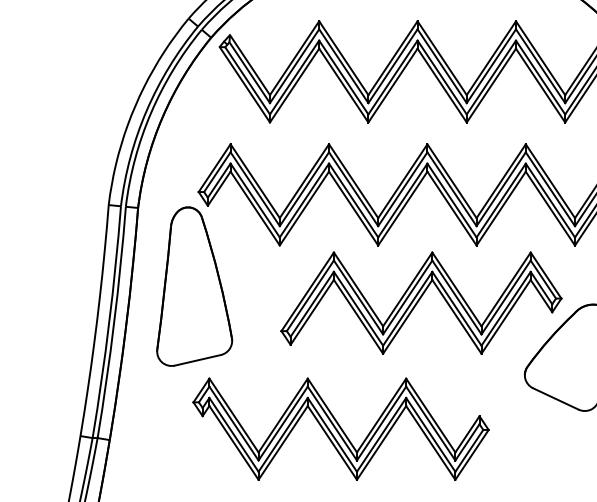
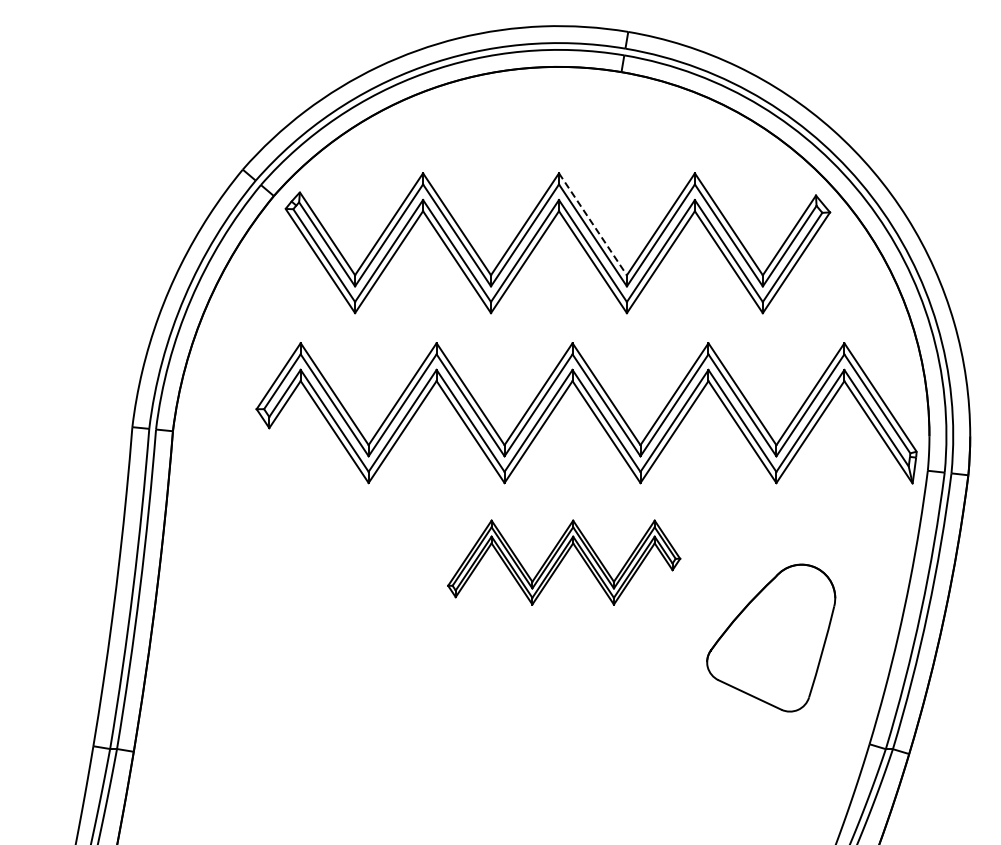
line: (442, 58) -> (593, 224), solid -> dashed
part: (194, 286) -> (250, 539), removed
part: (420, 303) -> (563, 562), size x0.6
part: (341, 429) -> (453, 736), removed

